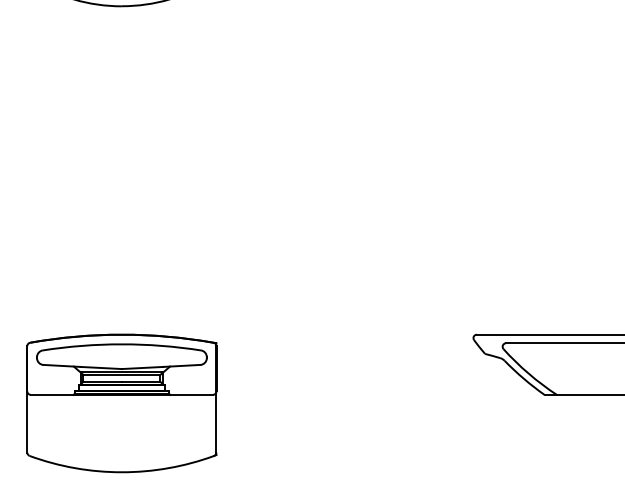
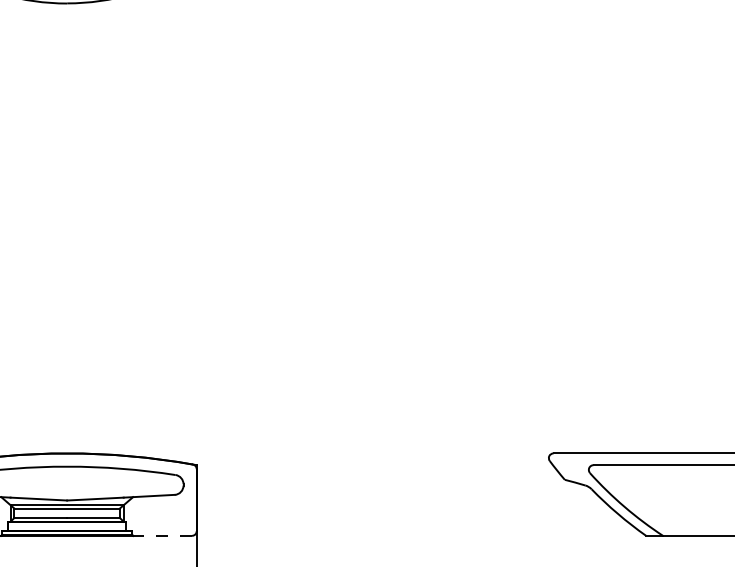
line: (191, 394) -> (162, 535), solid -> dashed

